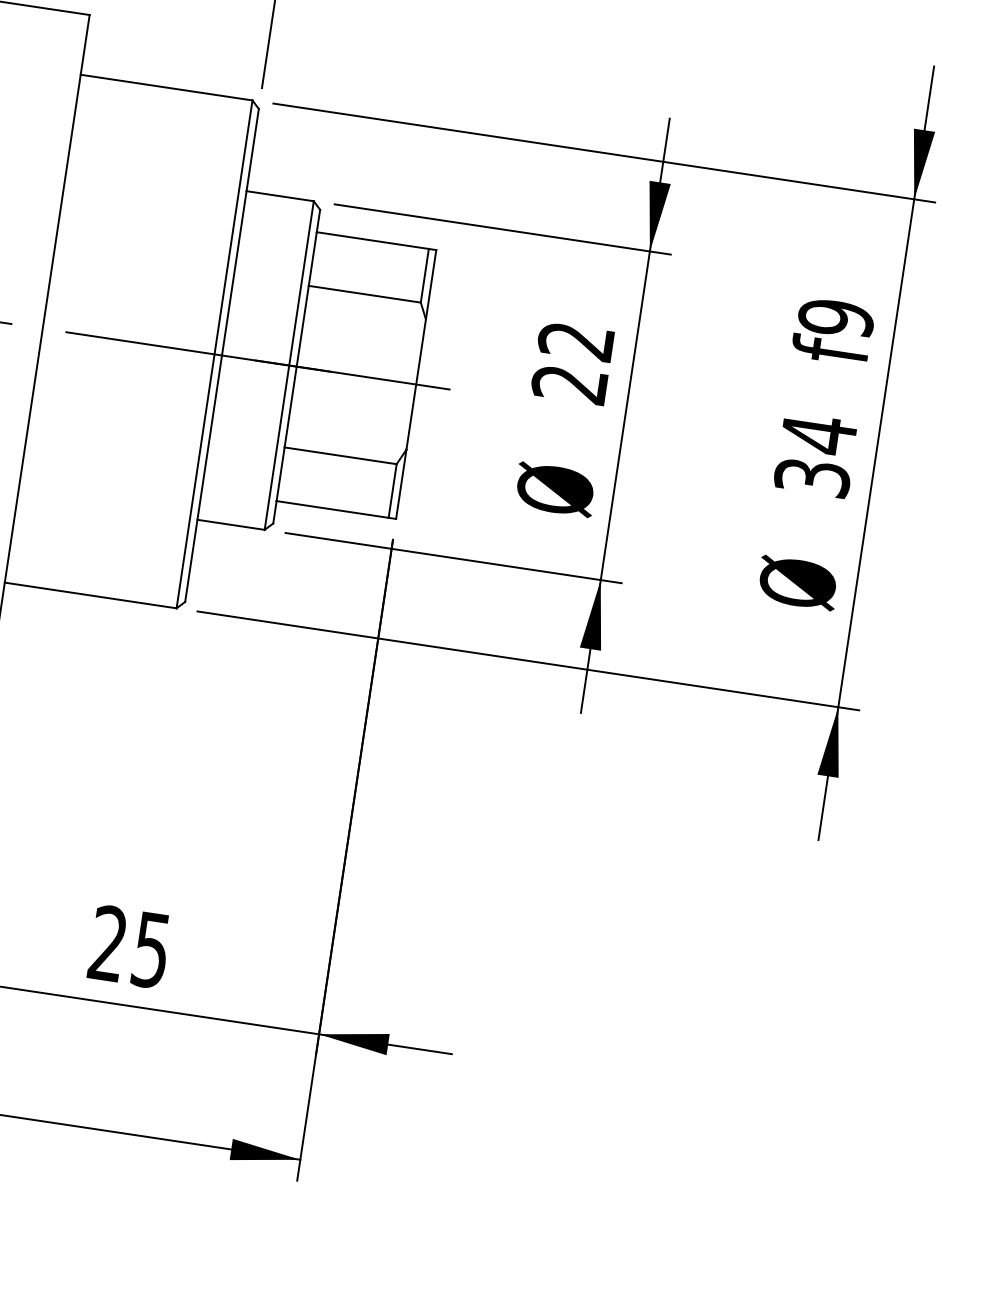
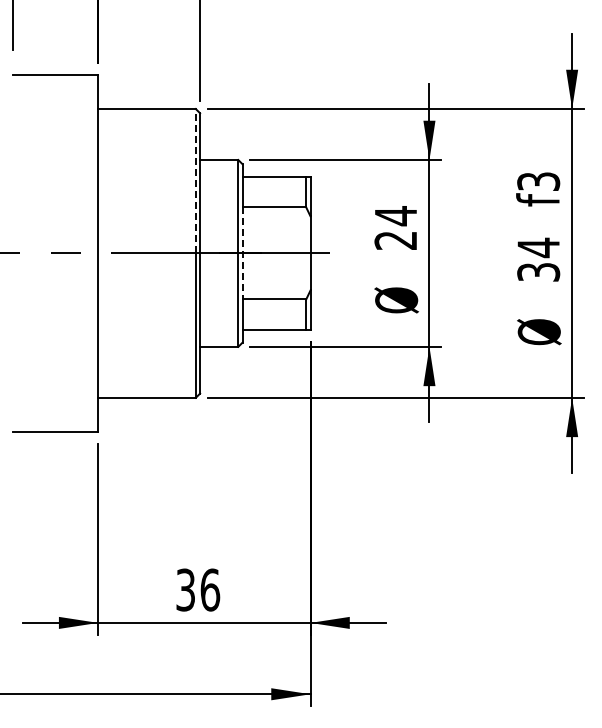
line: (233, 226) -> (195, 180), solid -> dashed
text: (836, 317) -> (538, 181), f9 -> f3
text: (575, 341) -> (395, 216), 22 -> 24
line: (296, 366) -> (242, 253), solid -> dashed
text: (130, 946) -> (198, 589), 25 -> 36

